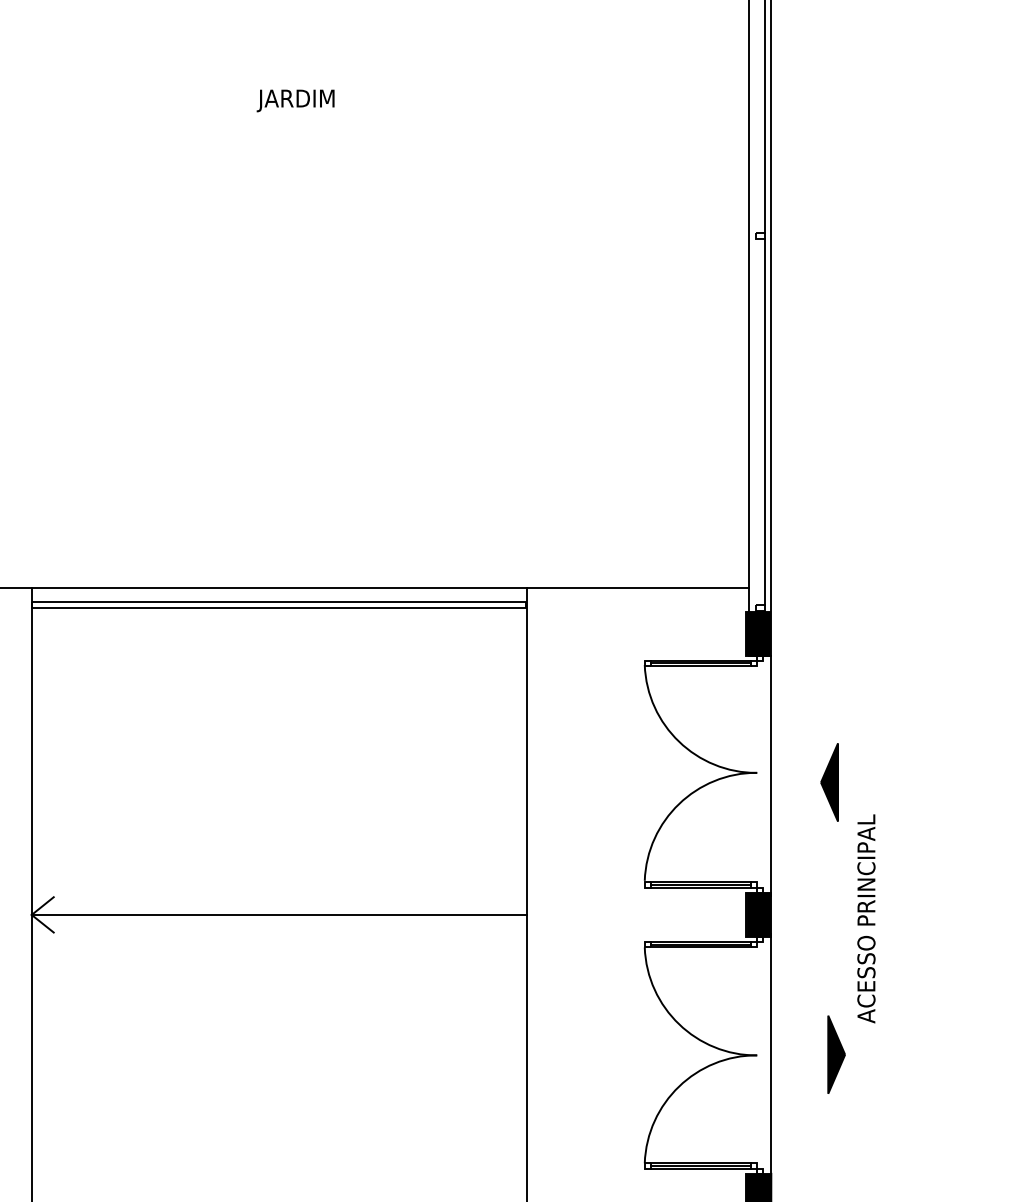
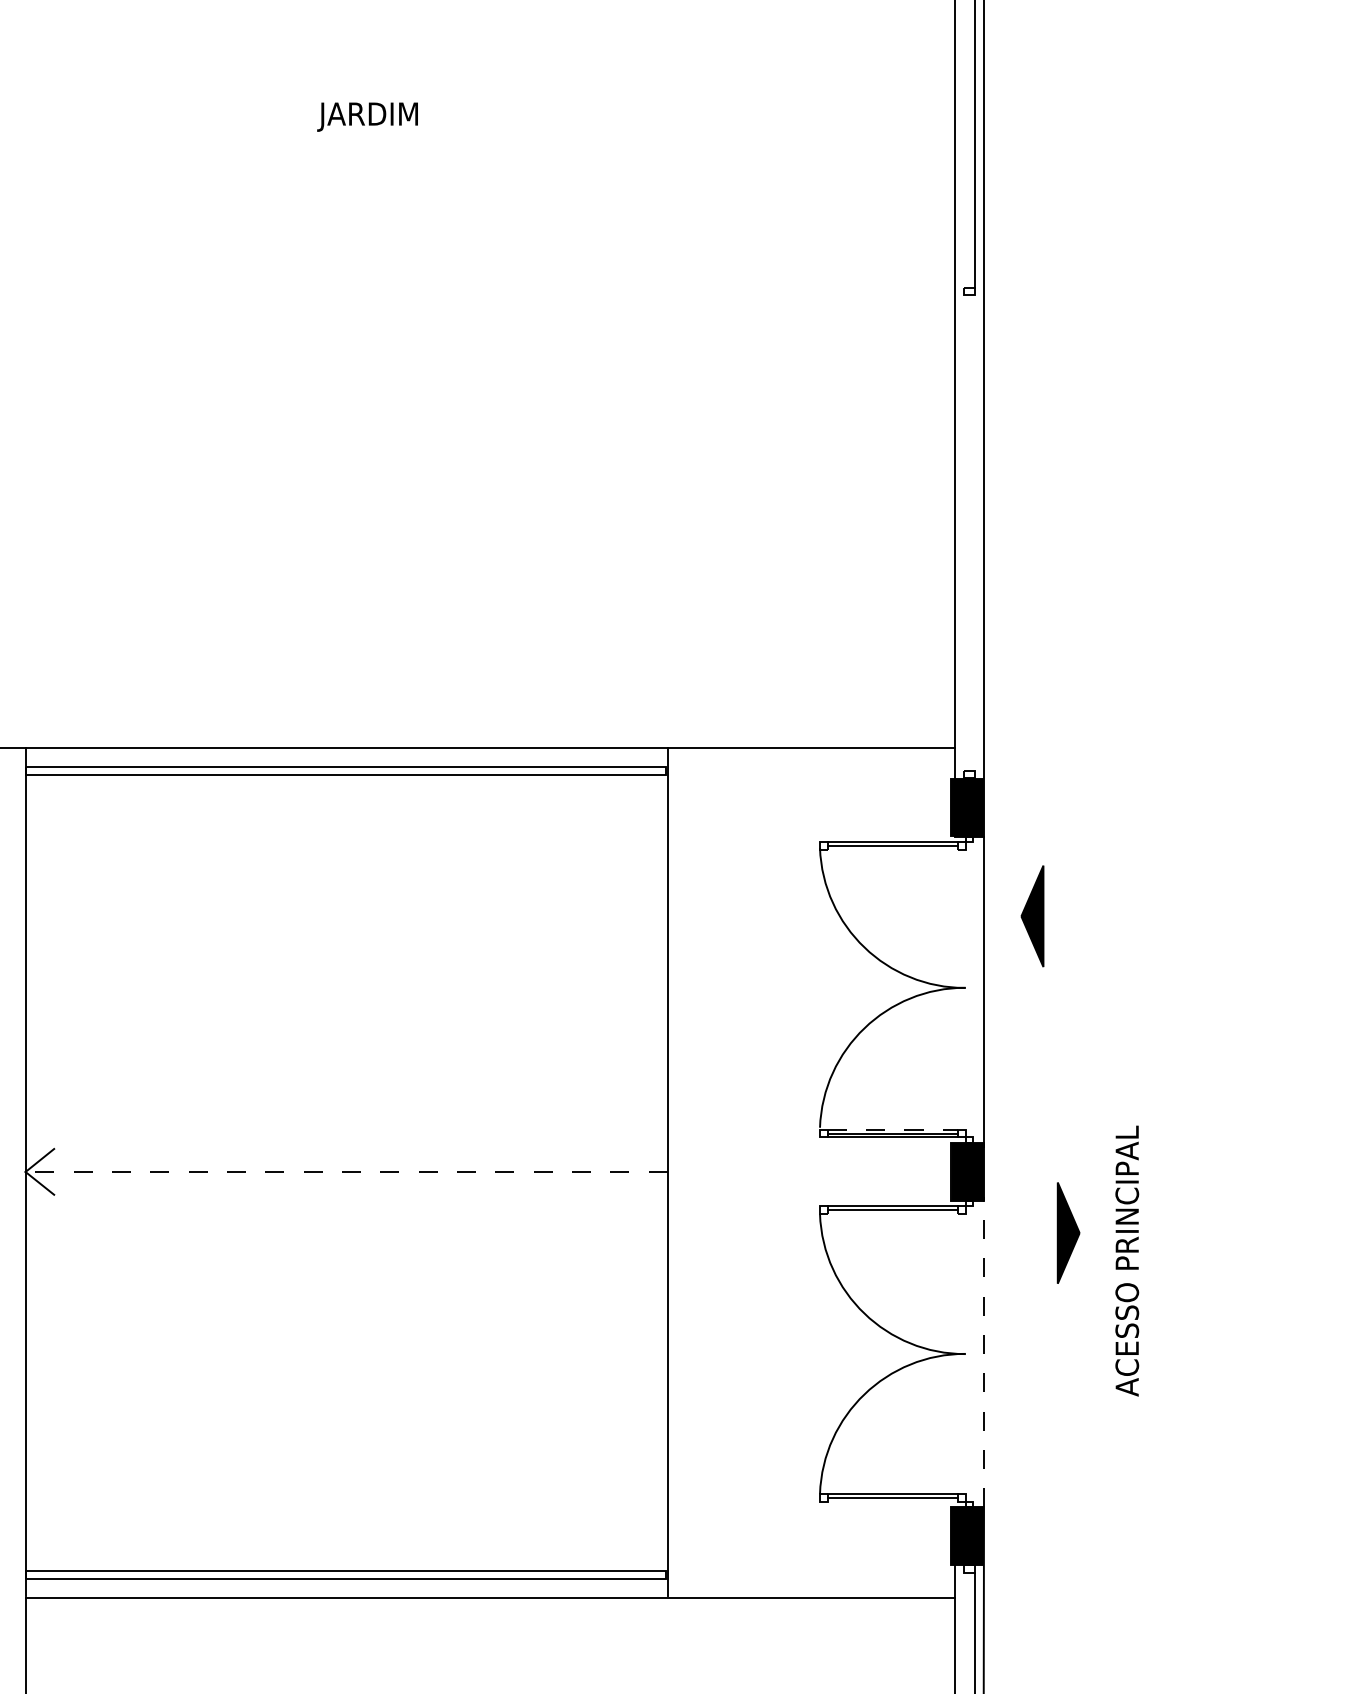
line: (764, 421) -> (975, 532), removed
line: (700, 666) -> (892, 849), removed
part: (829, 782) -> (1032, 916), moved
line: (701, 882) -> (893, 1129), solid -> dashed
line: (279, 914) -> (346, 1171), solid -> dashed
text: (866, 918) -> (1127, 1260), moved
line: (700, 947) -> (892, 1214), removed
line: (771, 1053) -> (984, 1351), solid -> dashed
part: (836, 1054) -> (1068, 1232), moved
line: (700, 1169) -> (892, 1501), removed

